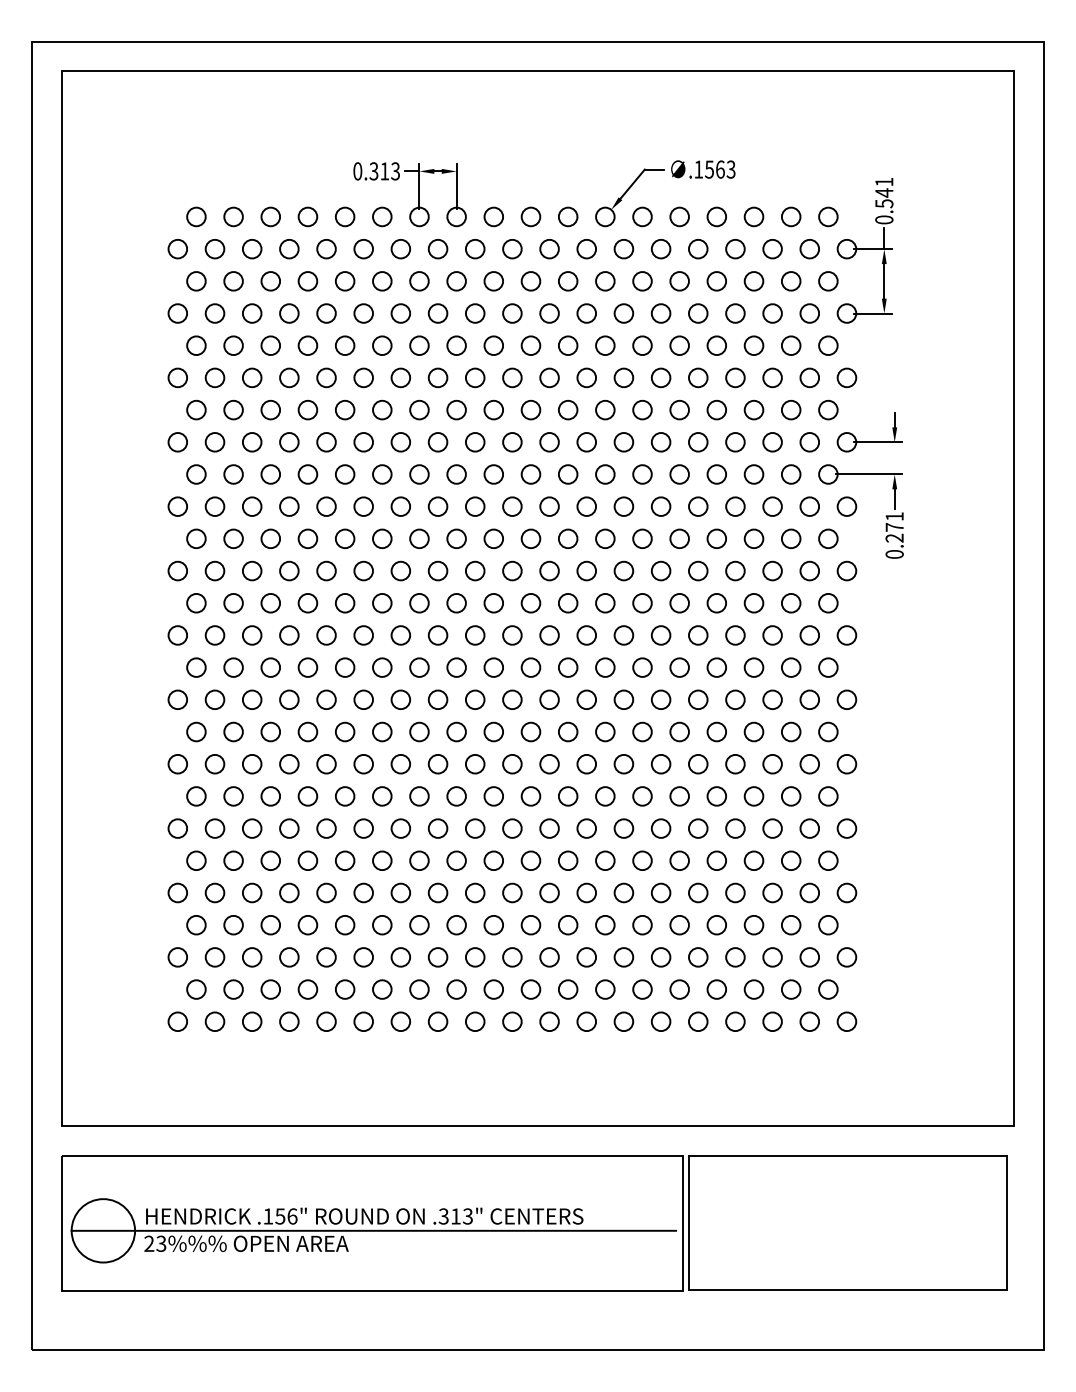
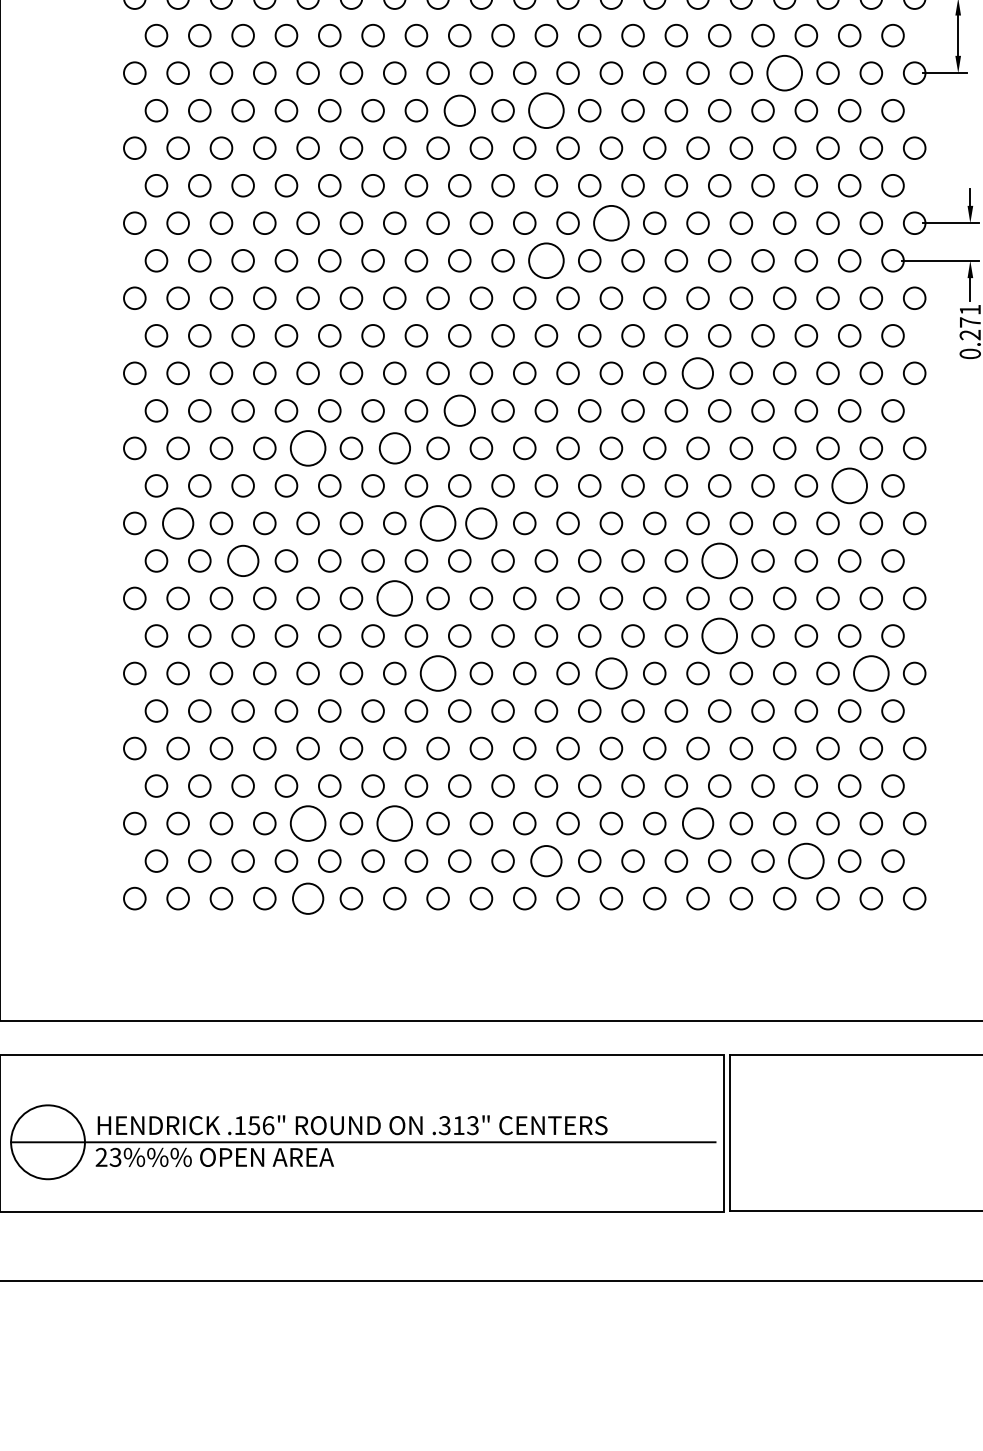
circle: (735, 313) -> (784, 73), size x1.6
circle: (456, 345) -> (459, 110), size x1.4
circle: (530, 345) -> (545, 110), size x1.6
circle: (586, 442) -> (611, 223), size x1.6
circle: (530, 474) -> (545, 260), size x1.6
circle: (661, 570) -> (698, 372), size x1.4
circle: (456, 603) -> (459, 411), size x1.4
circle: (326, 635) -> (308, 448), size x1.6
circle: (400, 635) -> (394, 448), size x1.4
circle: (790, 667) -> (848, 485), size x1.6
circle: (214, 699) -> (177, 523), size x1.4
circle: (437, 699) -> (437, 523), size x1.6
circle: (475, 699) -> (481, 523), size x1.4
circle: (270, 731) -> (242, 560), size x1.4
circle: (679, 731) -> (719, 560), size x1.6
circle: (400, 763) -> (394, 597), size x1.6
circle: (679, 796) -> (719, 636), size x1.6
circle: (437, 828) -> (437, 673), size x1.6
circle: (586, 828) -> (611, 673), size x1.4
circle: (809, 828) -> (871, 673), size x1.6
circle: (326, 957) -> (308, 823), size x1.6
circle: (400, 957) -> (394, 823), size x1.6
circle: (660, 957) -> (697, 823), size x1.4
circle: (530, 989) -> (545, 861), size x1.4
circle: (753, 989) -> (805, 861), size x1.6
circle: (326, 1021) -> (308, 898), size x1.4

